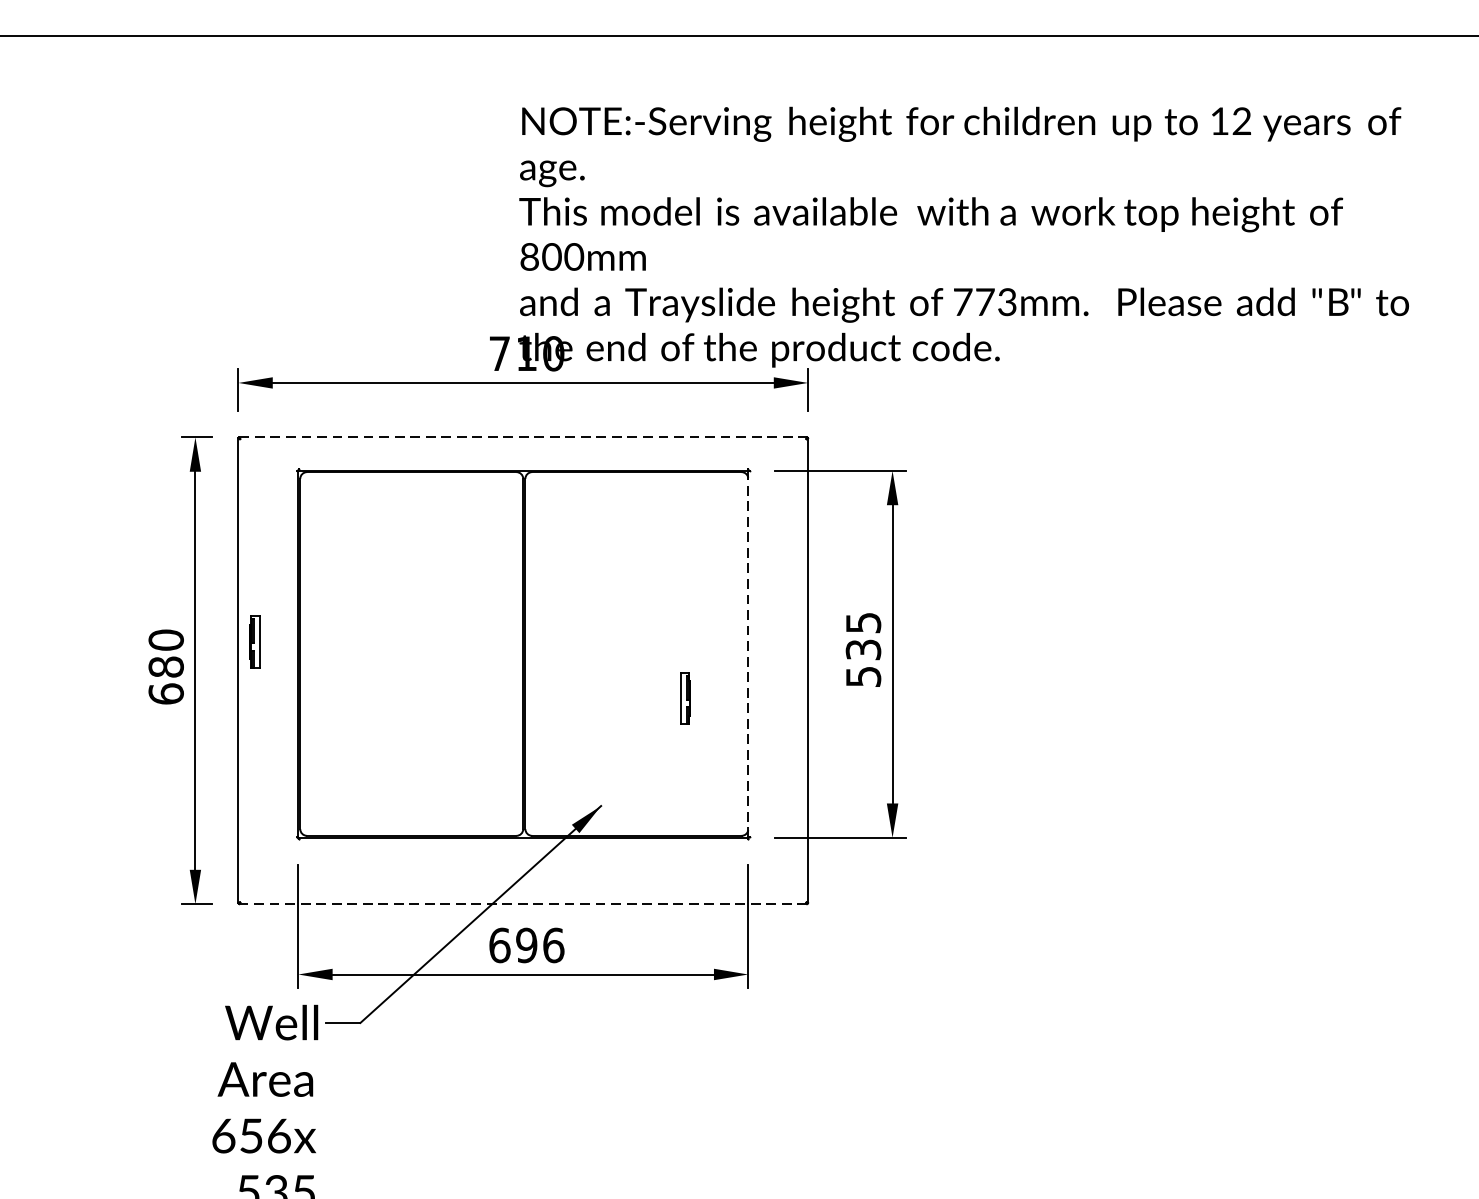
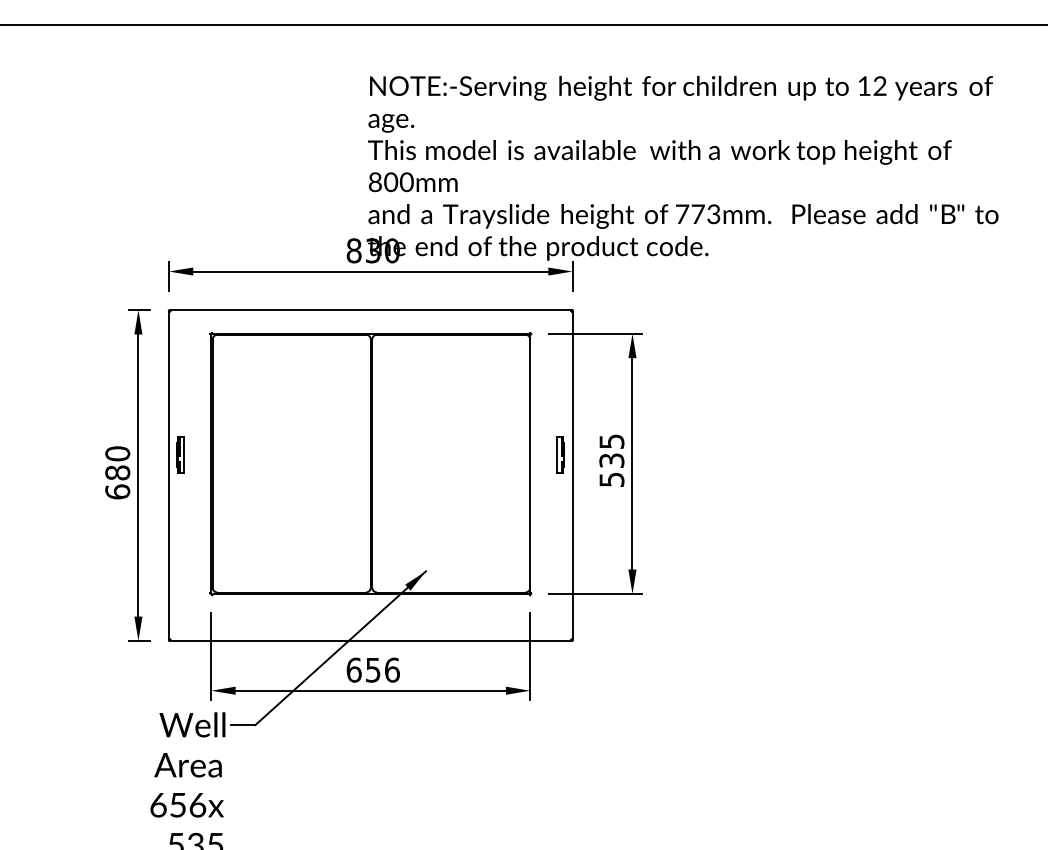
text: (513, 353) -> (363, 250), 710 -> 830
line: (524, 437) -> (371, 310), dashed -> solid
line: (748, 653) -> (530, 463), dashed -> solid
part: (685, 697) -> (560, 454), moved
line: (522, 903) -> (370, 640), dashed -> solid
text: (525, 944) -> (372, 669), 696 -> 656

